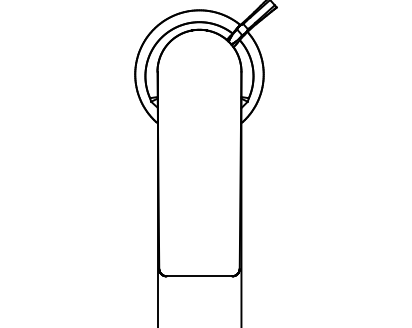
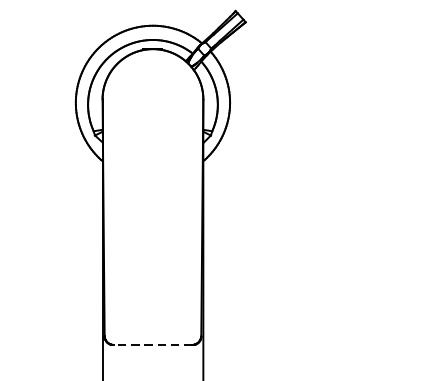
line: (199, 276) -> (152, 345), solid -> dashed

